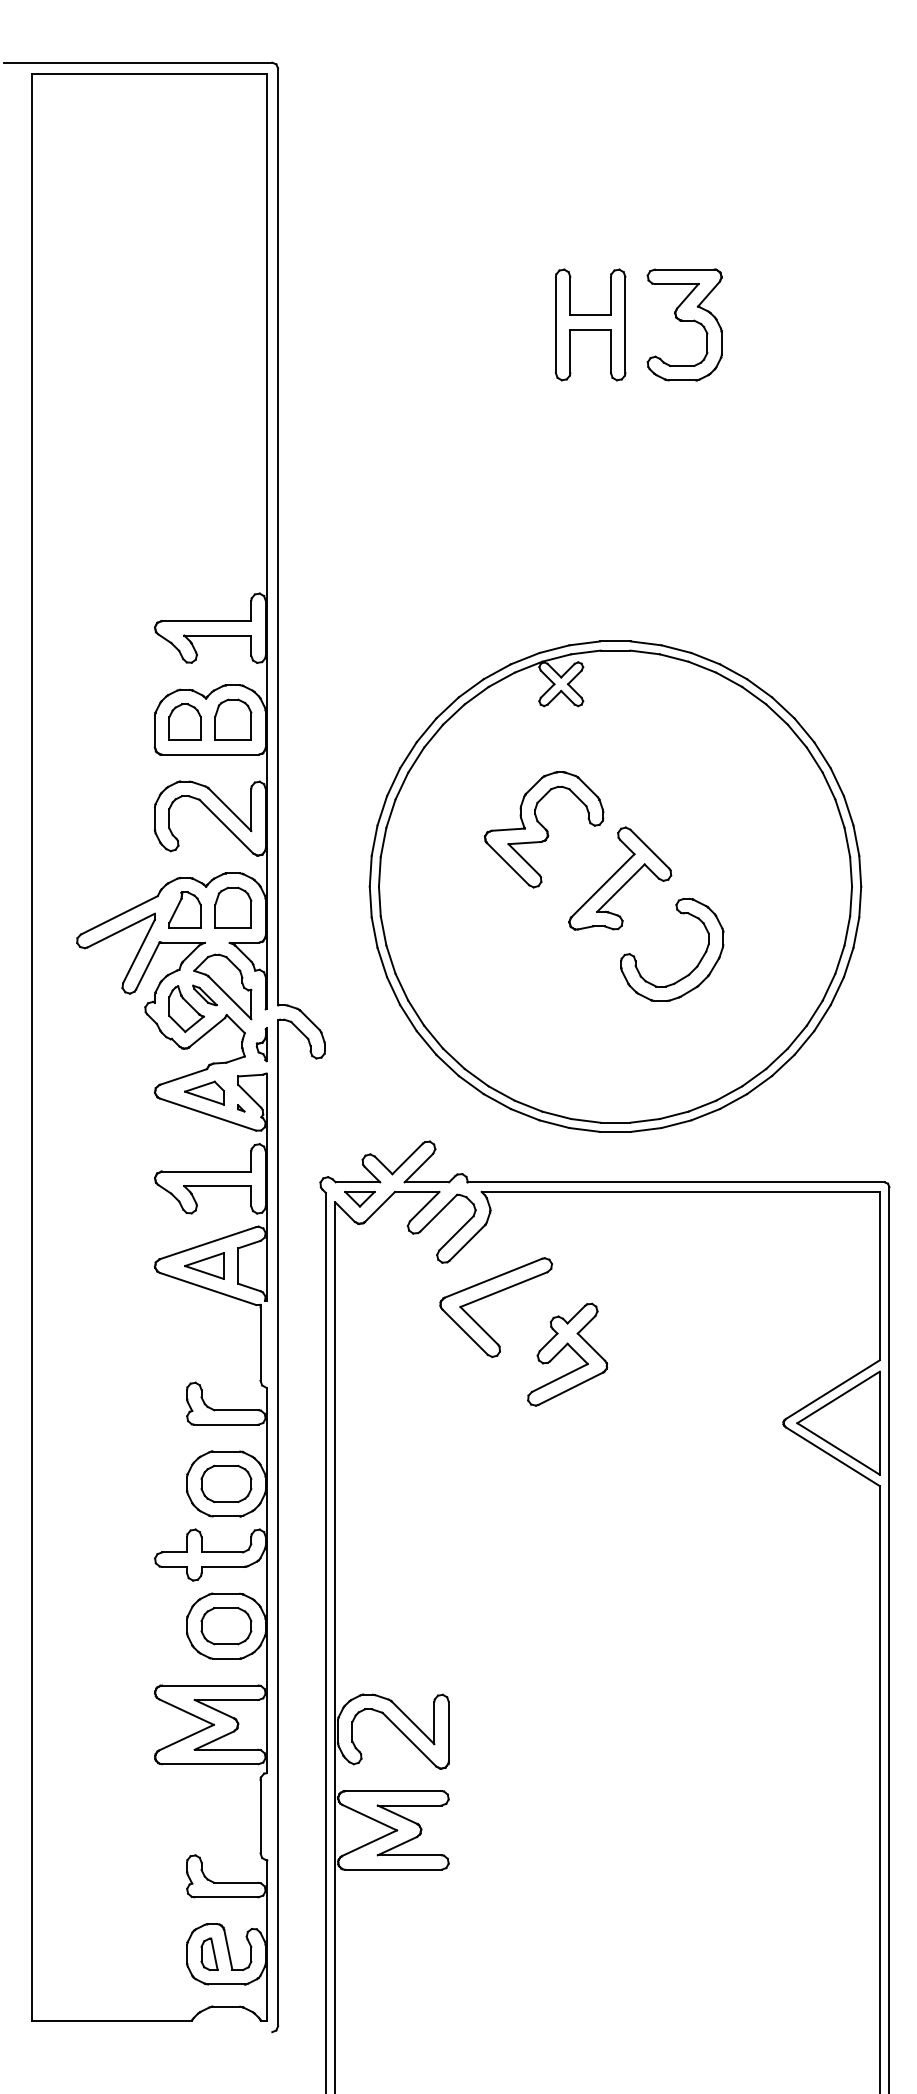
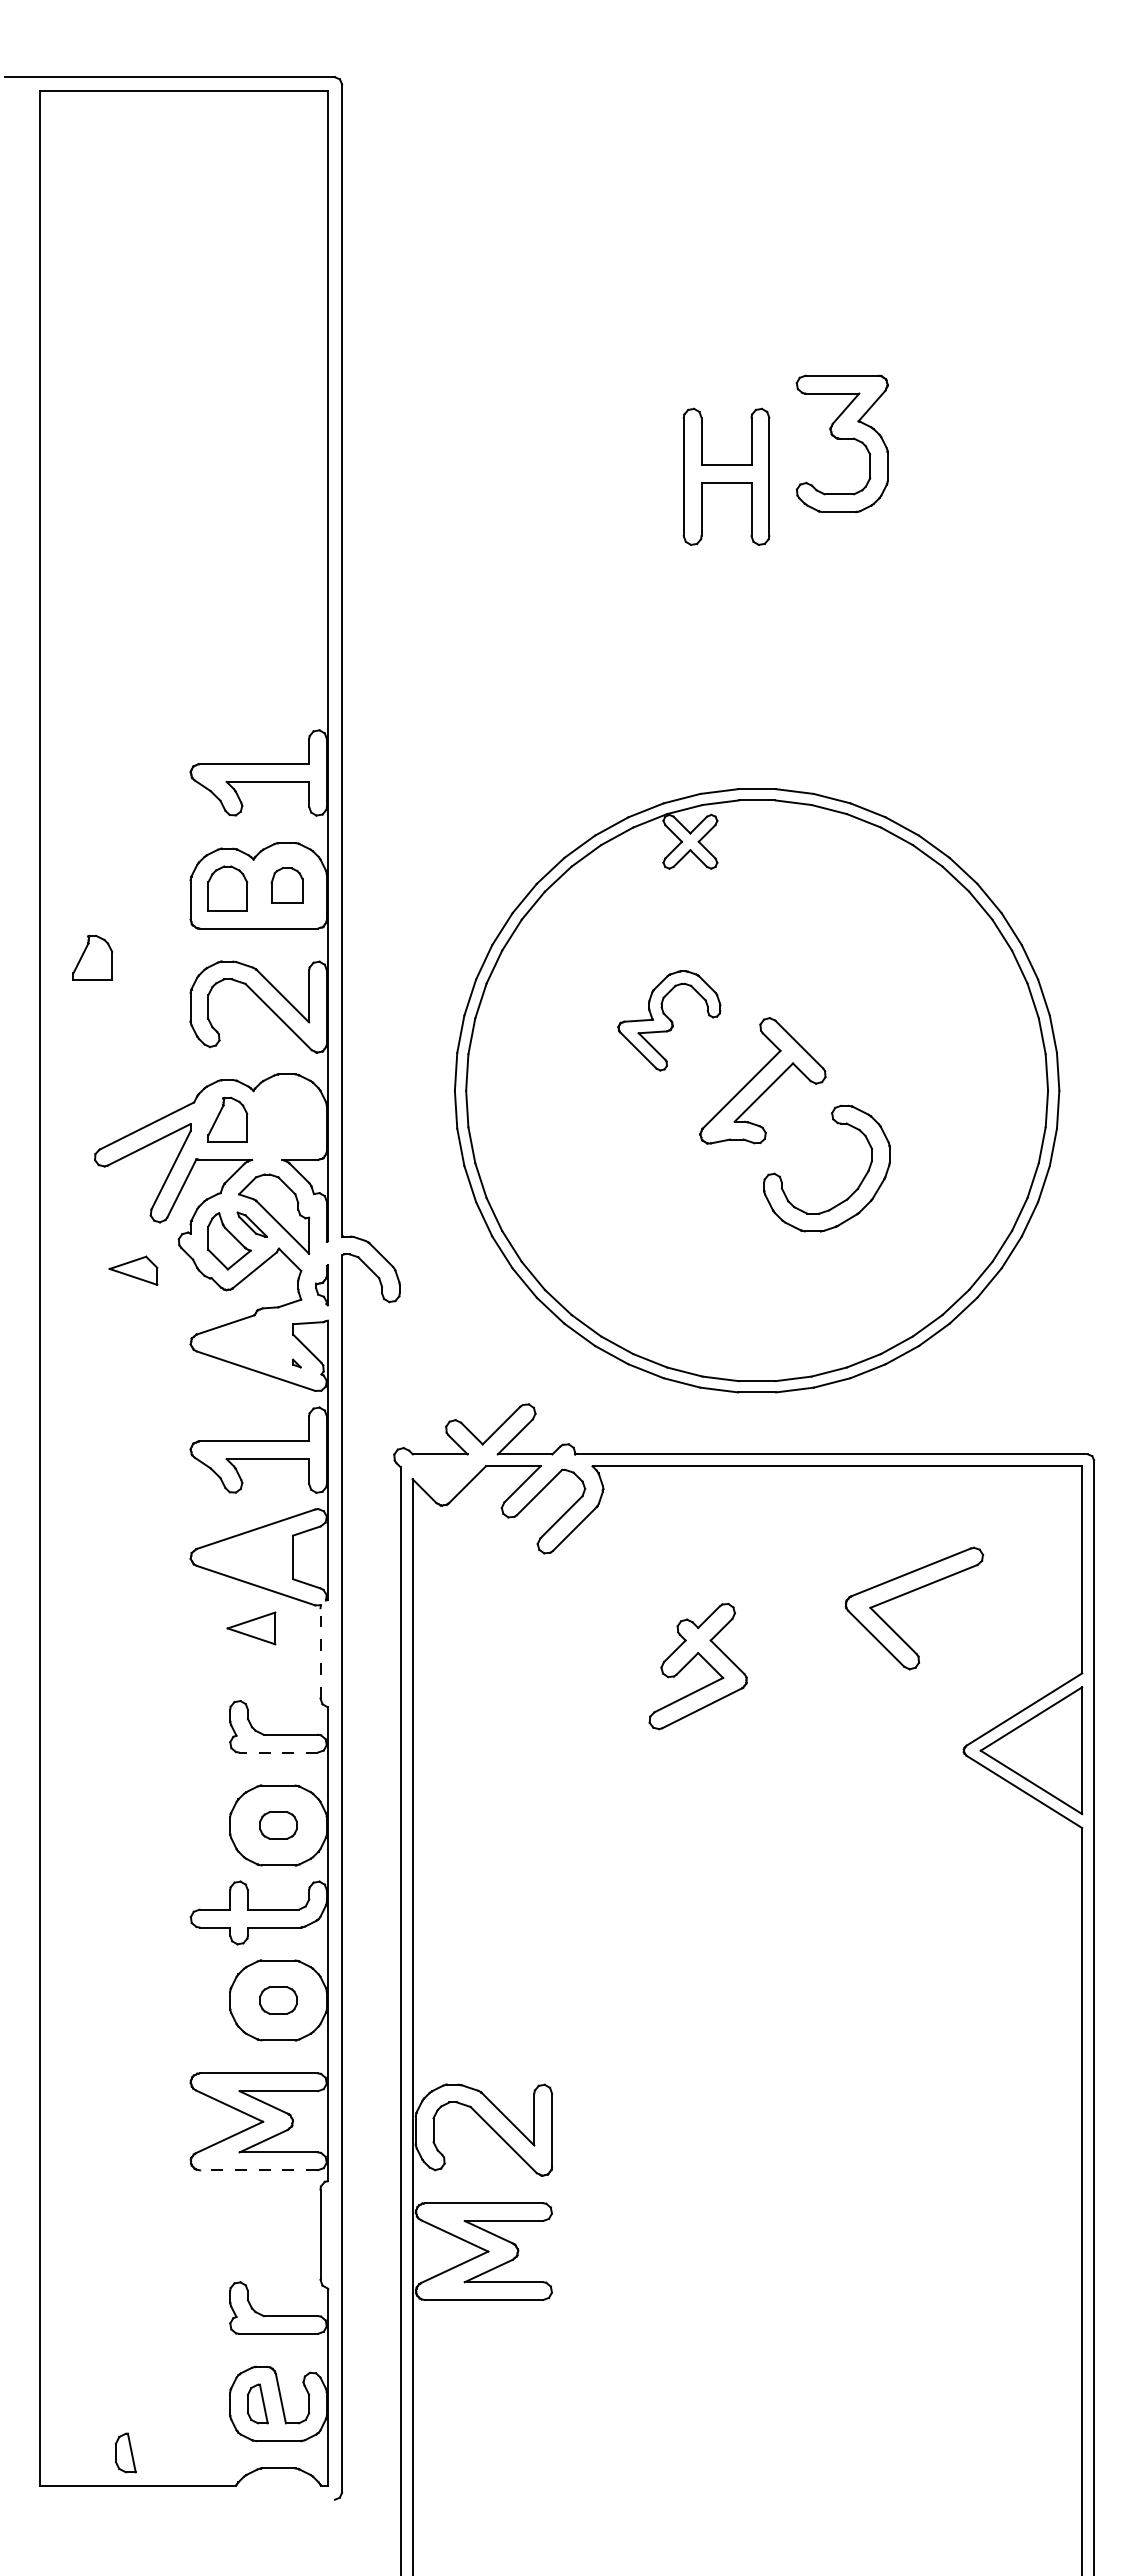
part: (590, 324) -> (726, 476), moved
part: (684, 324) -> (841, 443), moved
part: (233, 719) -> (287, 885), size x0.7
part: (75, 778) -> (92, 957), added
part: (544, 829) -> (669, 1020), size x0.7
part: (232, 907) -> (286, 1116), removed
part: (204, 1092) -> (133, 1270), moved
part: (359, 1199) -> (442, 1475), removed
part: (204, 1266) -> (251, 1628), moved
part: (492, 1295) -> (909, 1593), moved
line: (260, 1343) -> (320, 1652), solid -> dashed
line: (226, 1424) -> (278, 1752), solid -> dashed
part: (226, 1483) -> (278, 1825), size x0.6
part: (226, 1626) -> (278, 2000), size x0.6
line: (210, 1764) -> (258, 2170), solid -> dashed
part: (101, 1993) -> (125, 2452), added

